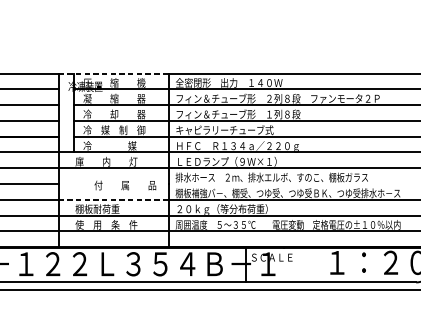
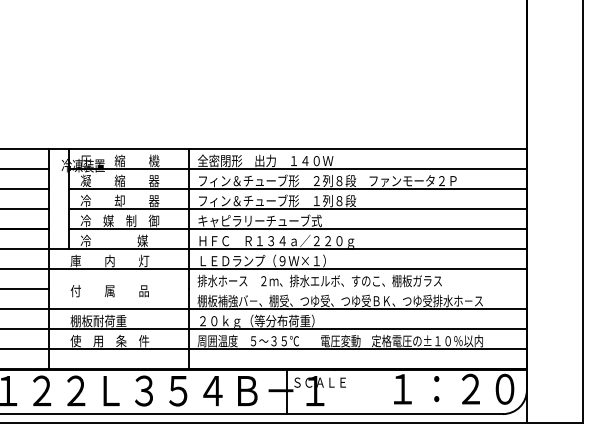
line: (114, 73) -> (119, 149), dashed -> solid
text: (125, 185) -> (109, 291), moved
line: (114, 199) -> (119, 309), dashed -> solid

